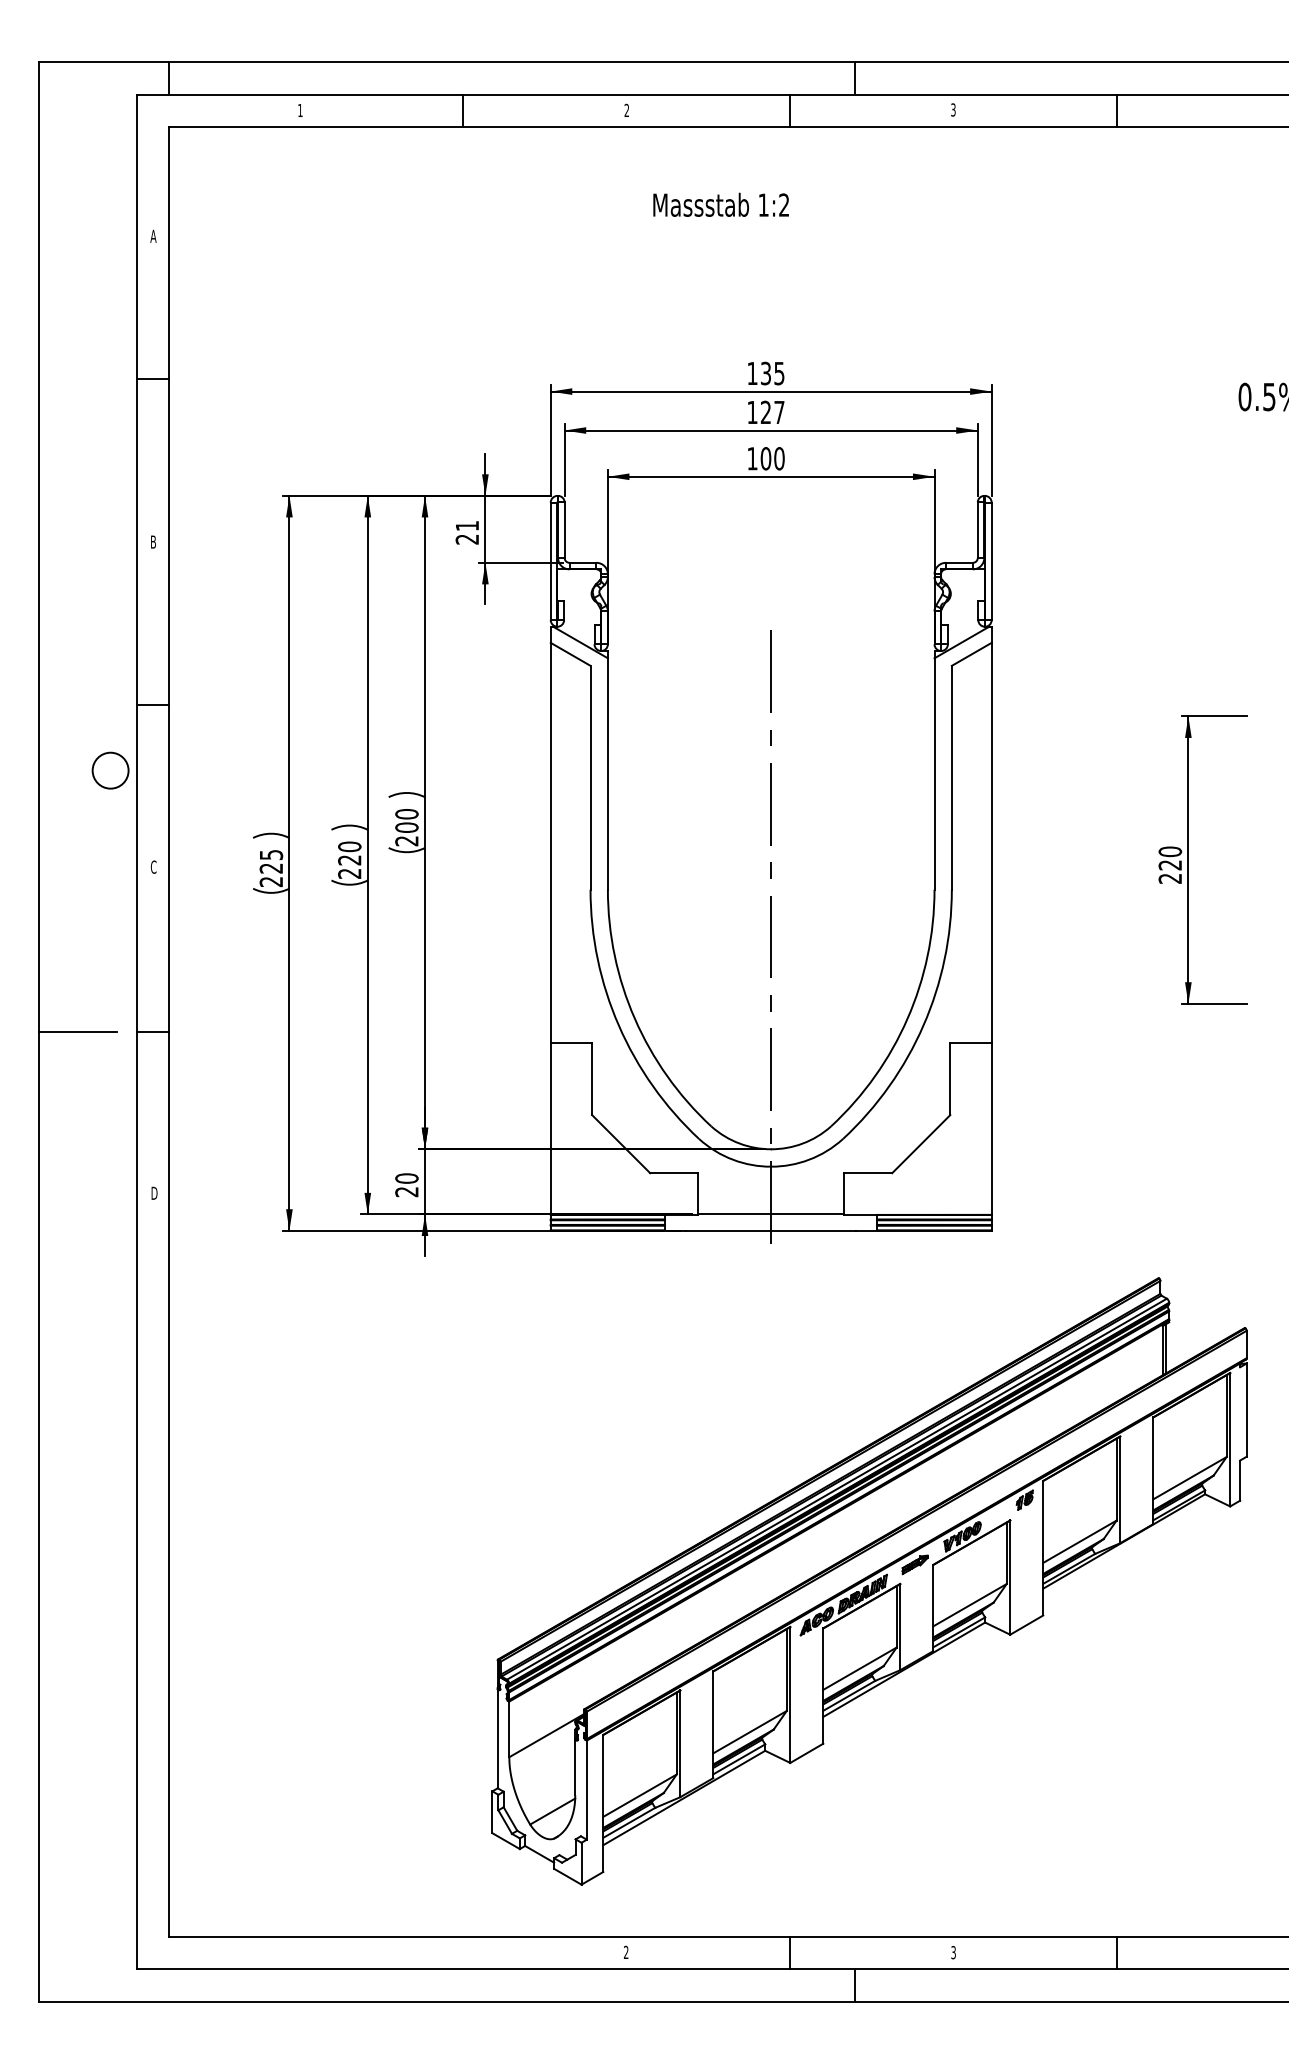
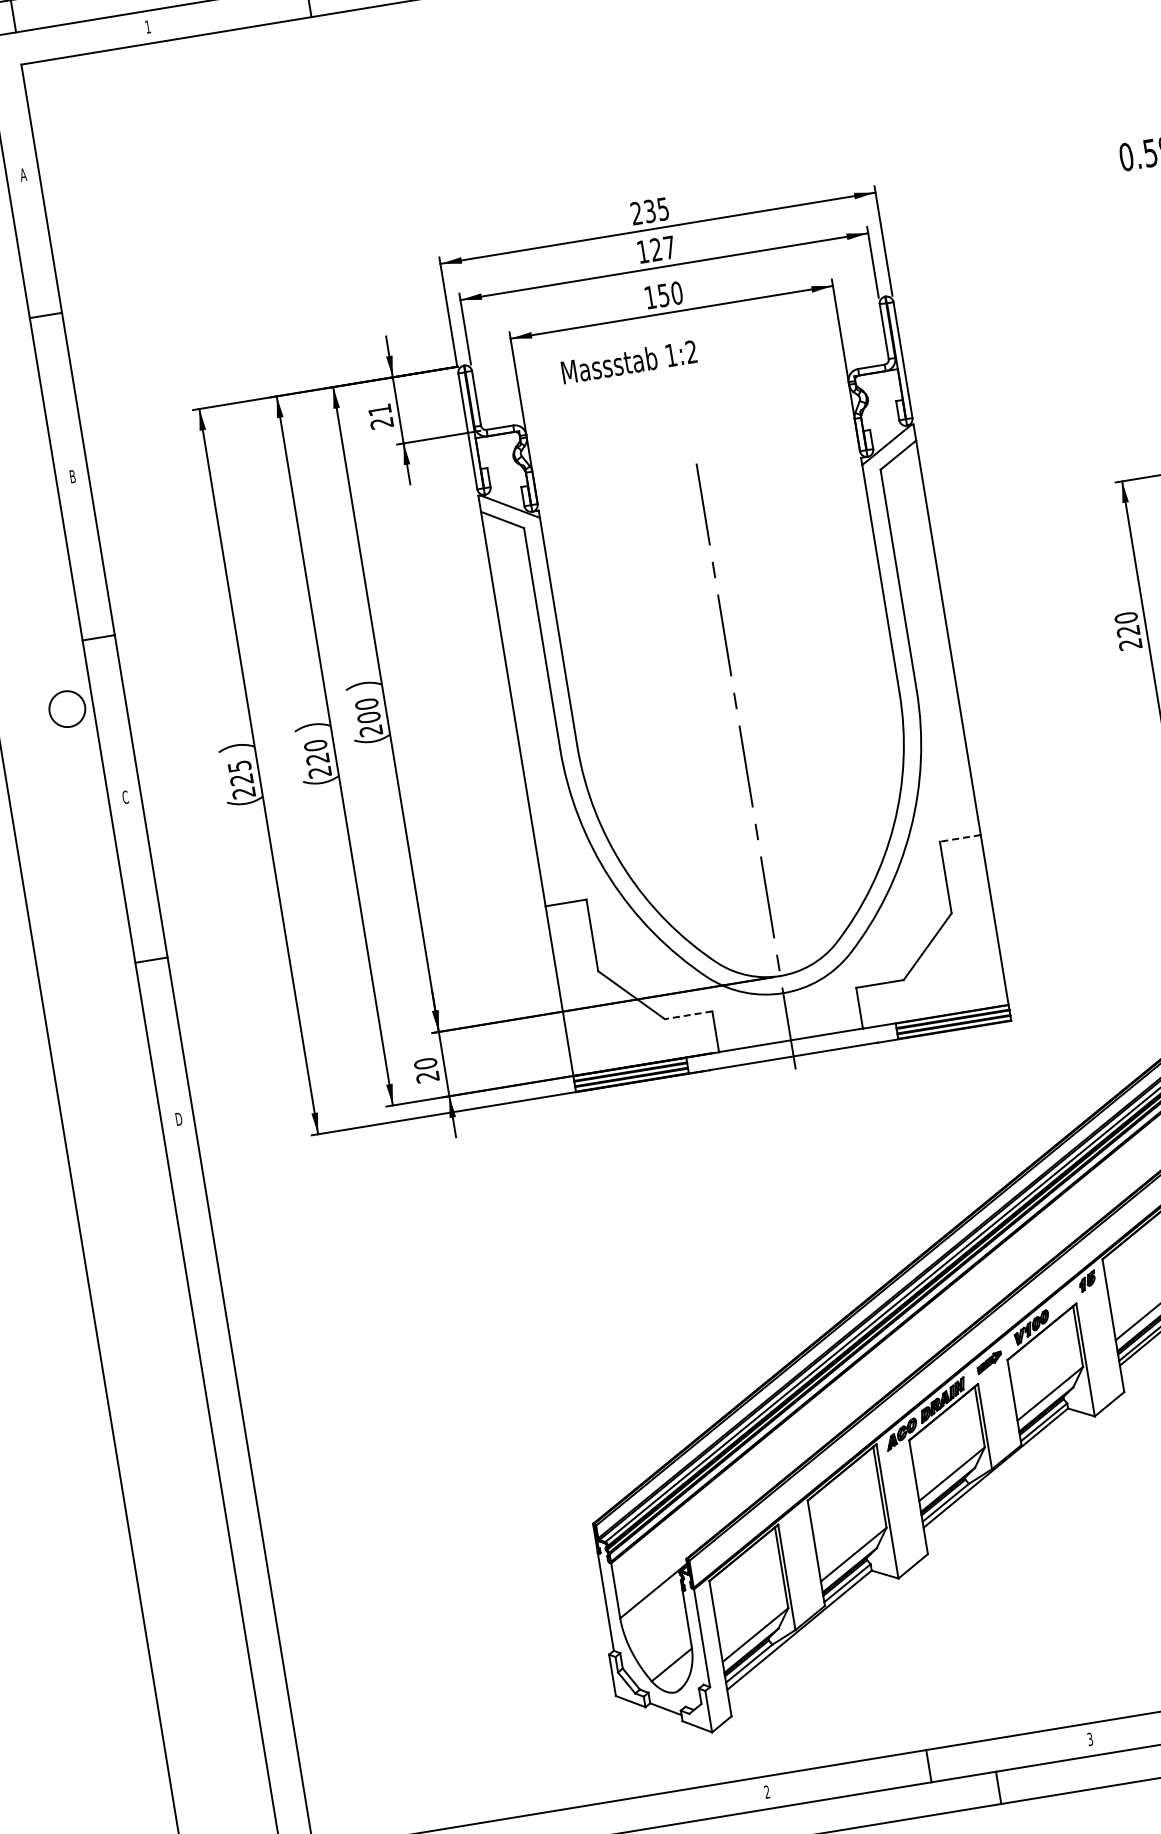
text: (720, 204) -> (628, 361), moved
text: (752, 372) -> (636, 212), 135 -> 235
text: (765, 458) -> (663, 295), 100 -> 150
line: (77, 1032) -> (76, 972), removed
line: (970, 1042) -> (959, 838), solid -> dashed
line: (673, 1173) -> (687, 1015), solid -> dashed

